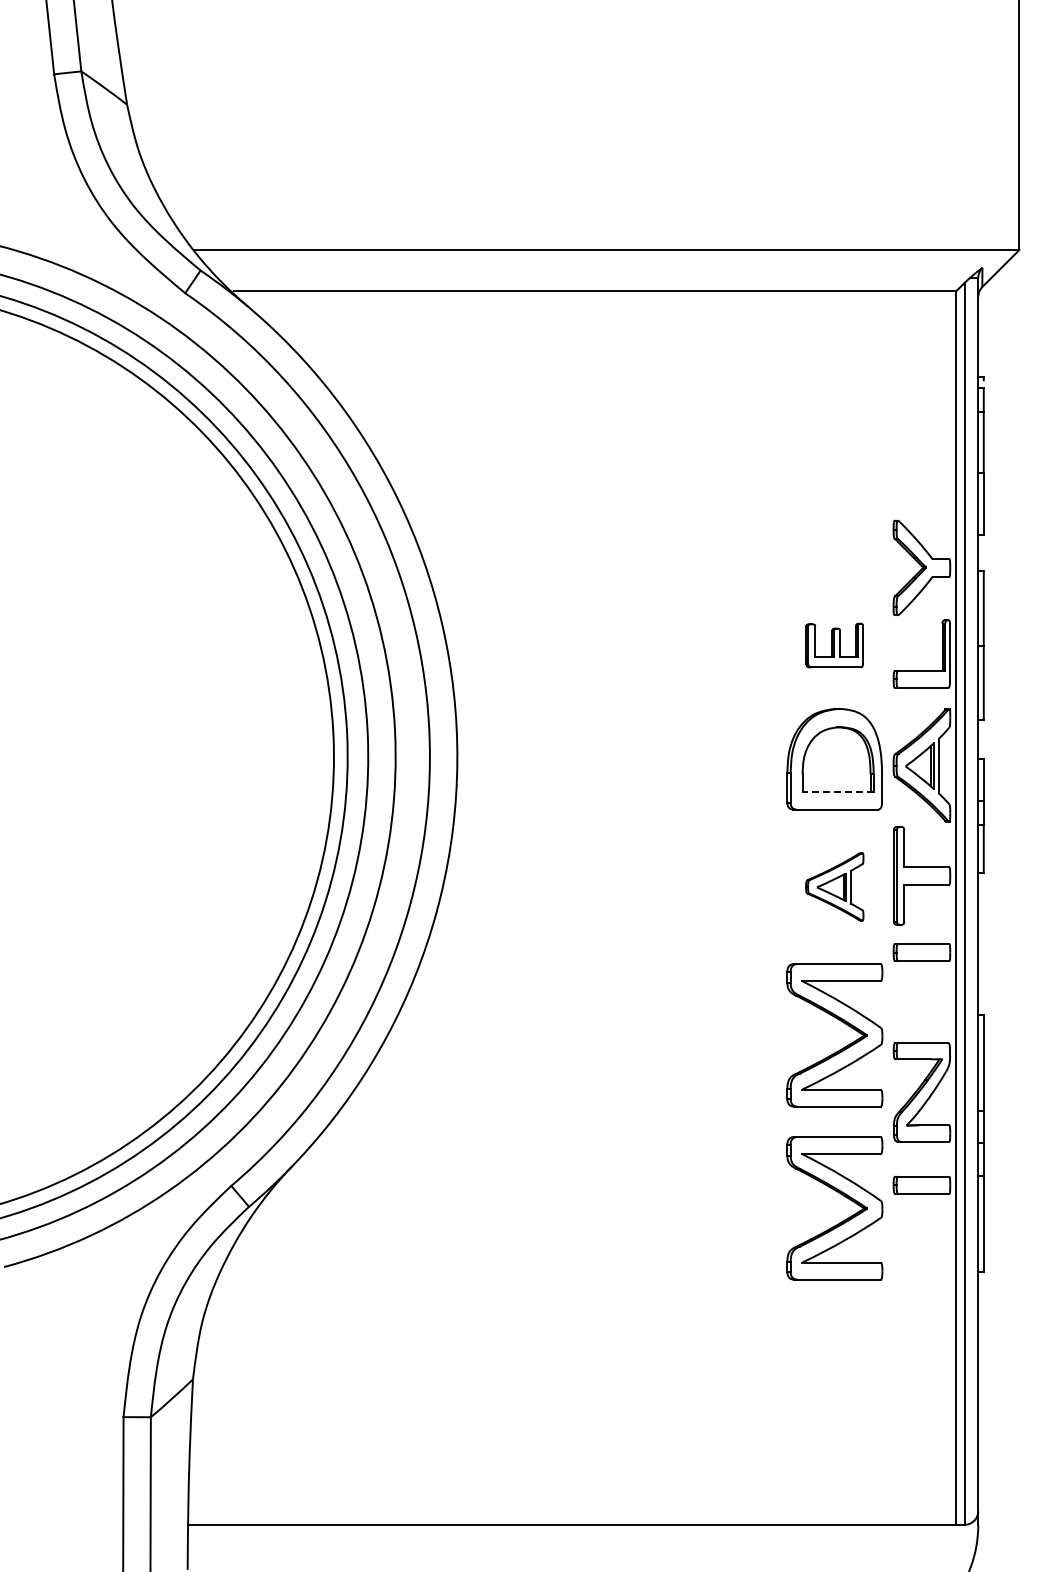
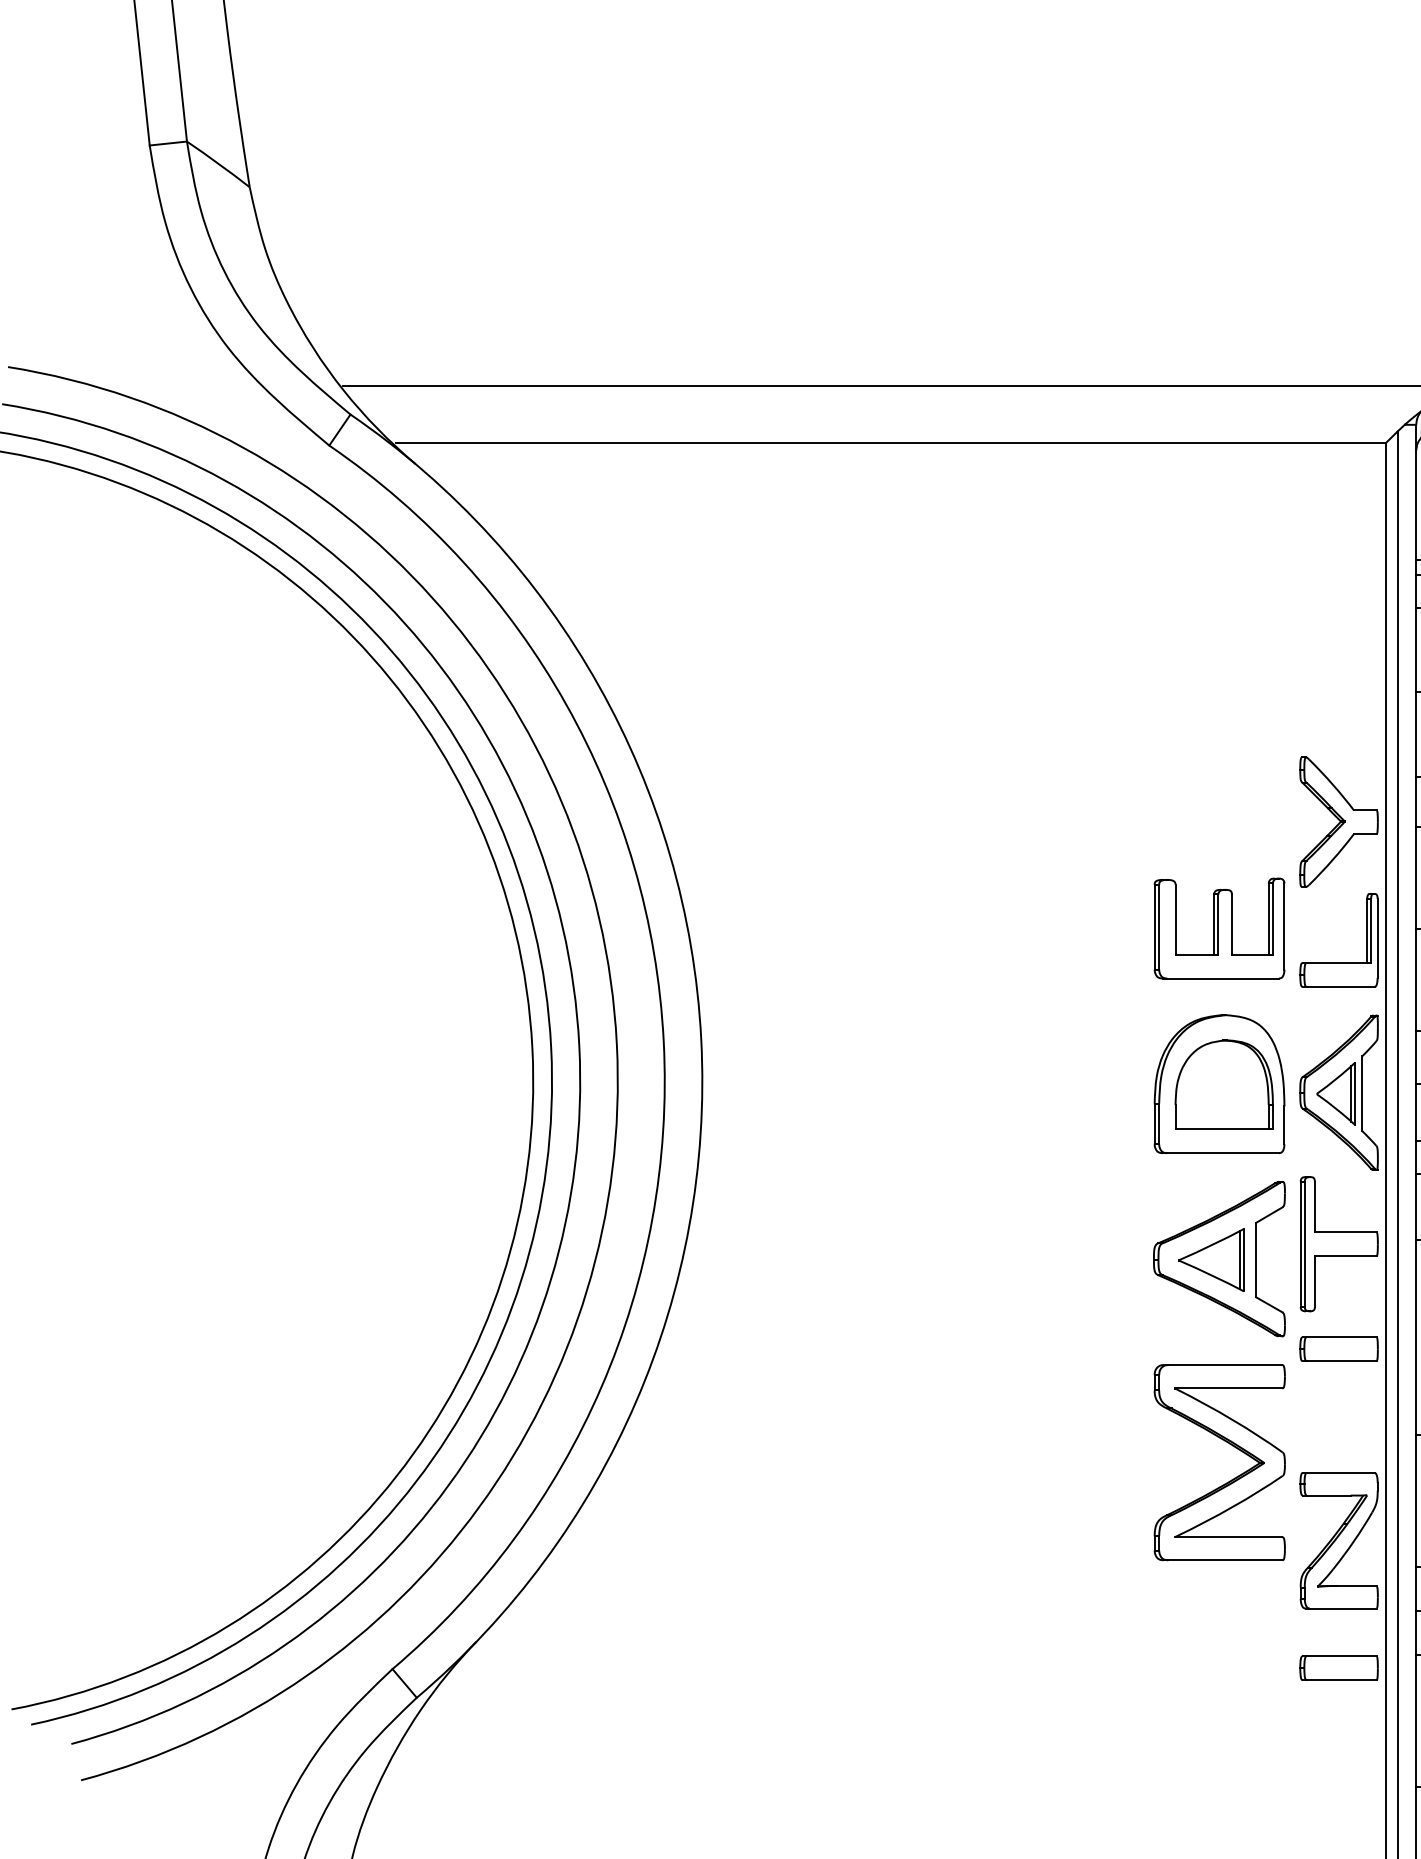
part: (834, 645) -> (1219, 928), size x1.67
line: (838, 792) -> (1224, 1129), dashed -> solid
part: (834, 886) -> (1219, 1258), size x1.67
part: (841, 1221) -> (1228, 1717), removed

